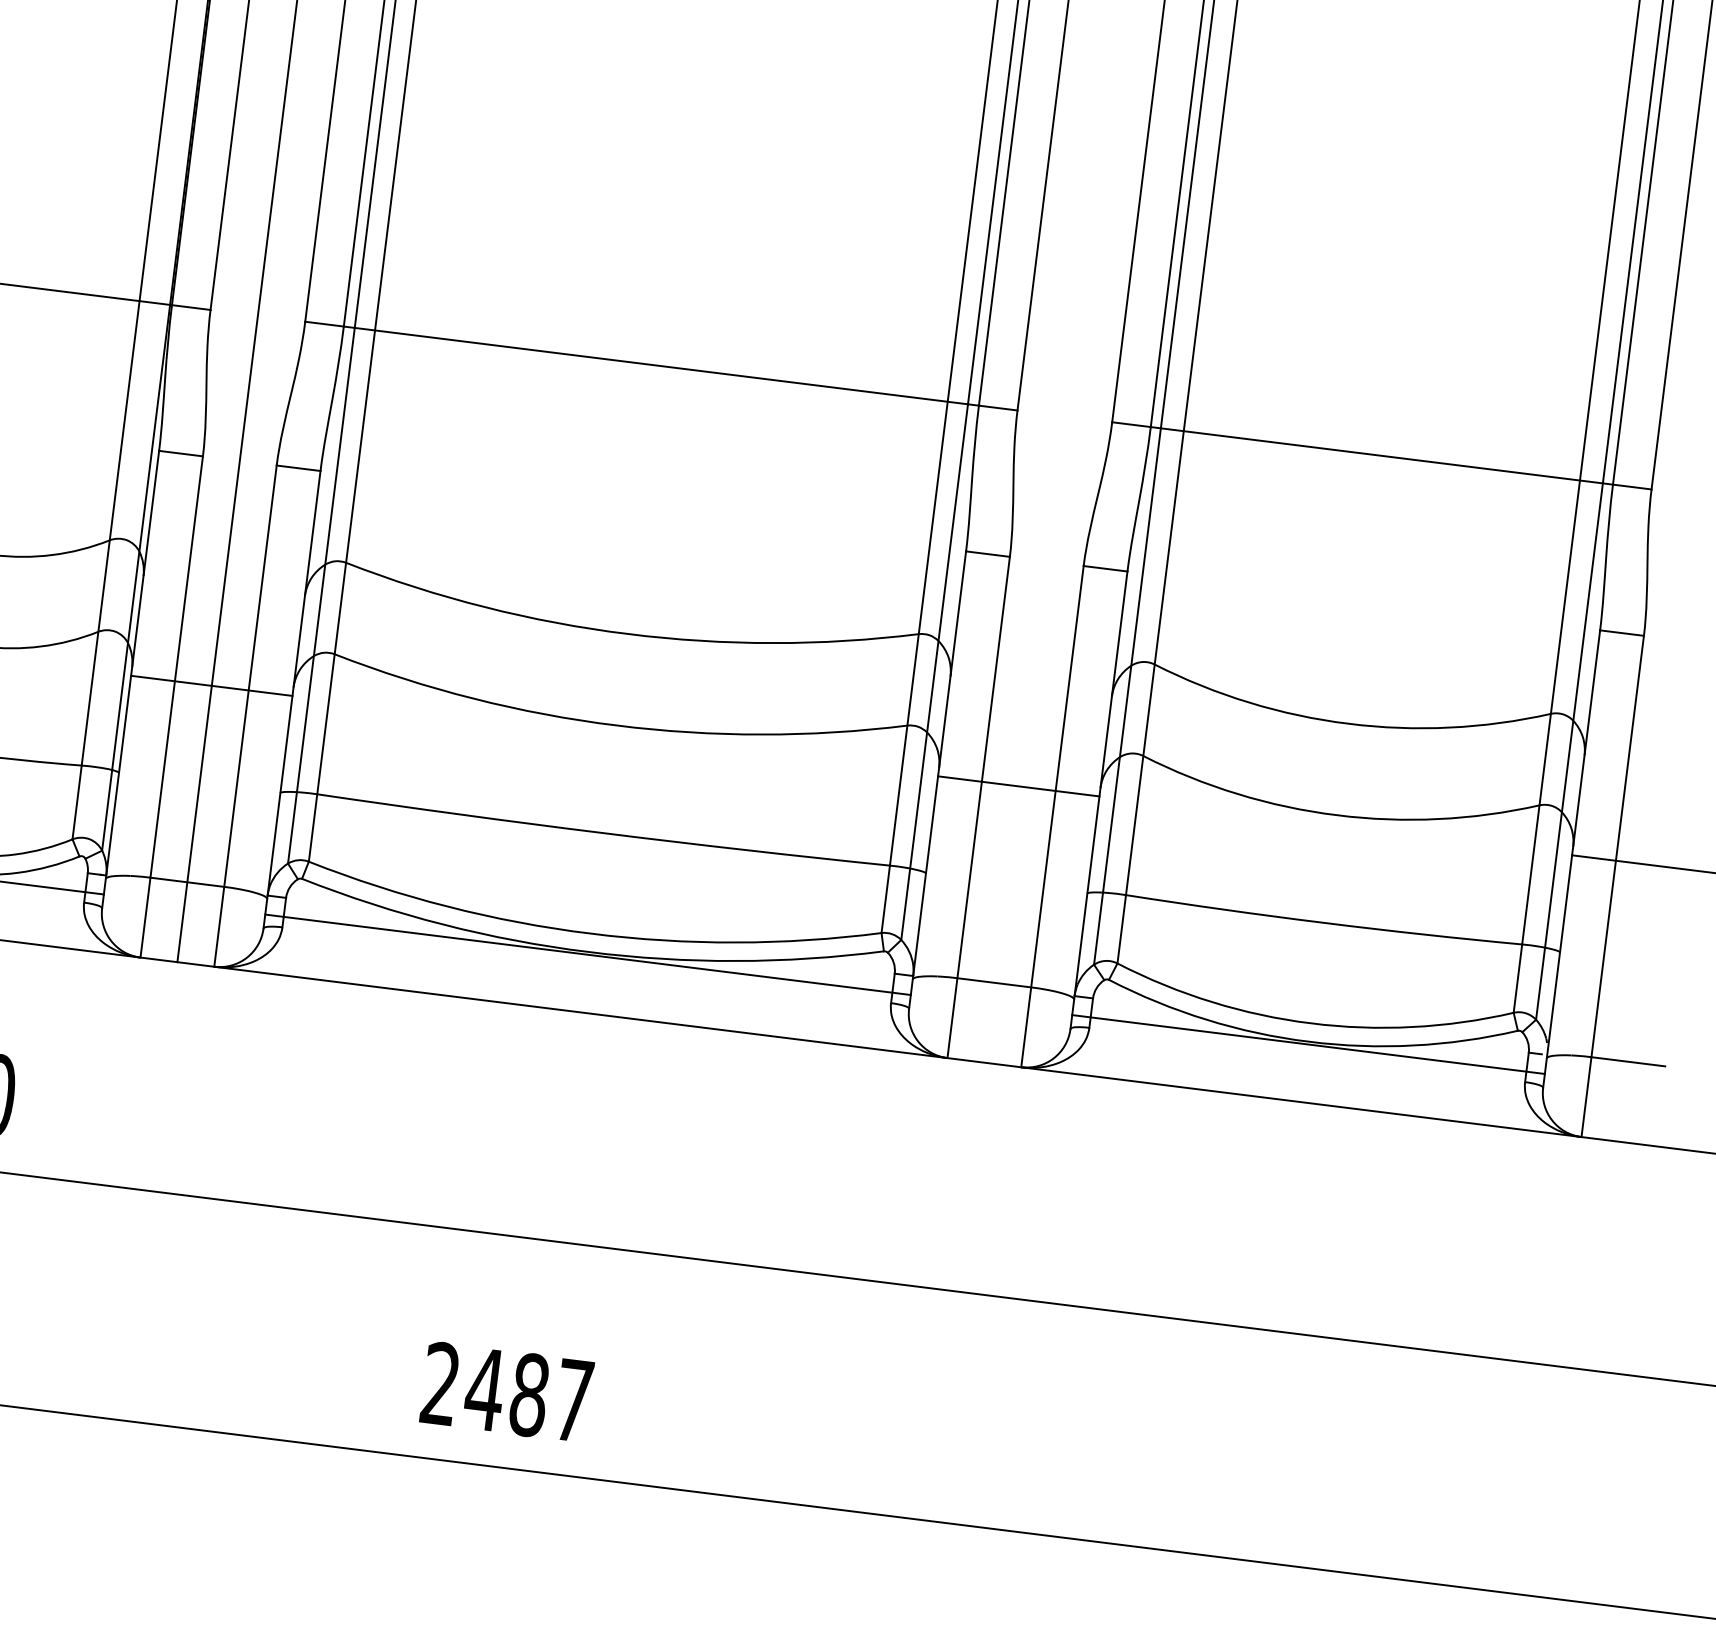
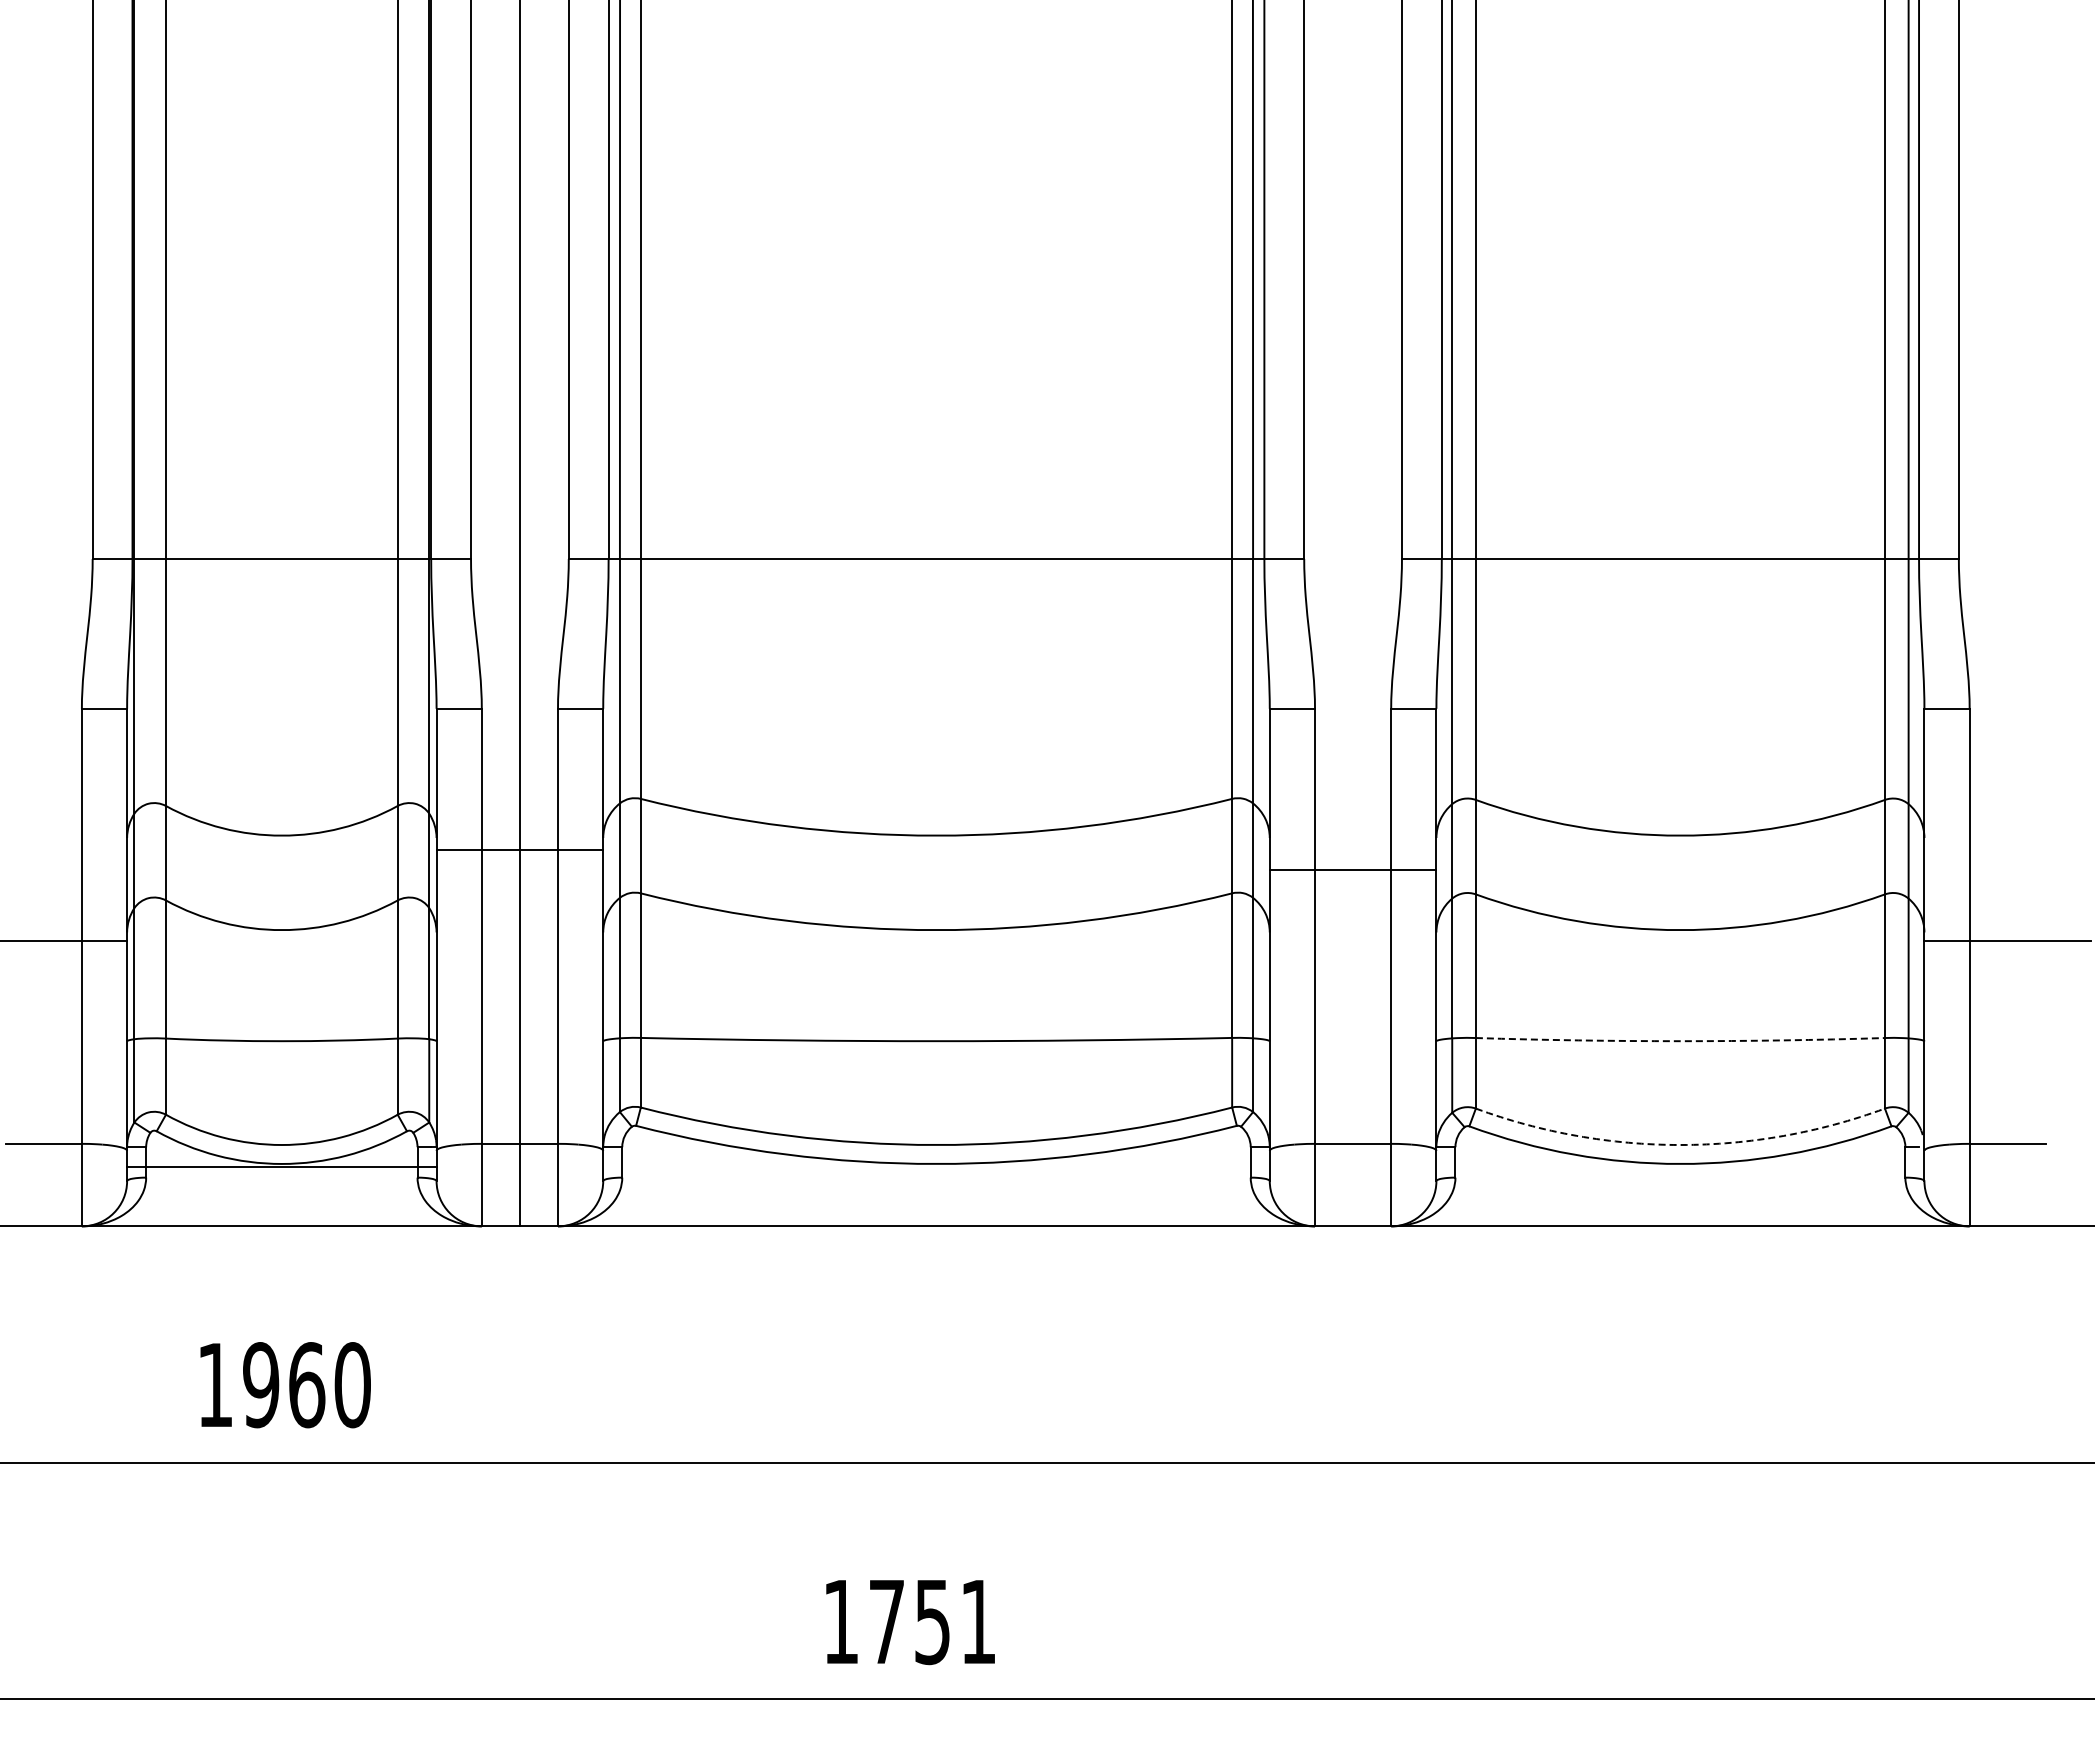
line: (211, 686) -> (519, 850), moved
line: (1018, 786) -> (1352, 870), moved
arc: (1323, 923) -> (1680, 1041), solid -> dashed
line: (588, 954) -> (936, 1166), removed
arc: (1311, 1023) -> (1680, 1145), solid -> dashed
line: (1308, 1044) -> (1680, 1166), removed
text: (507, 1391) -> (909, 1621), 2487 -> 1751

